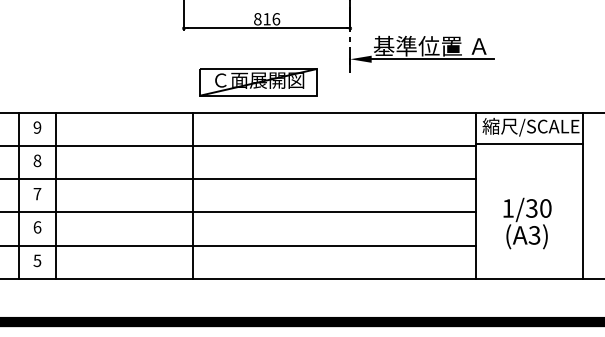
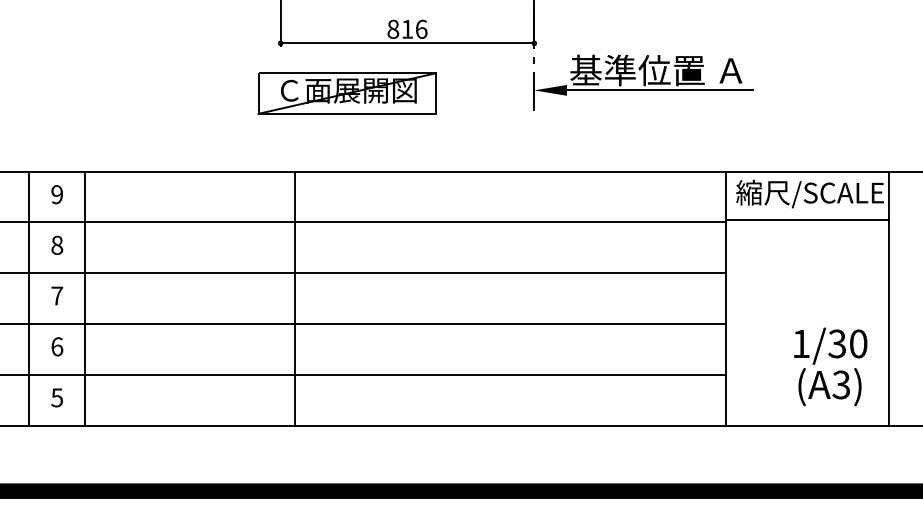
part: (258, 82) -> (347, 93), moved
text: (527, 223) -> (830, 366), moved

